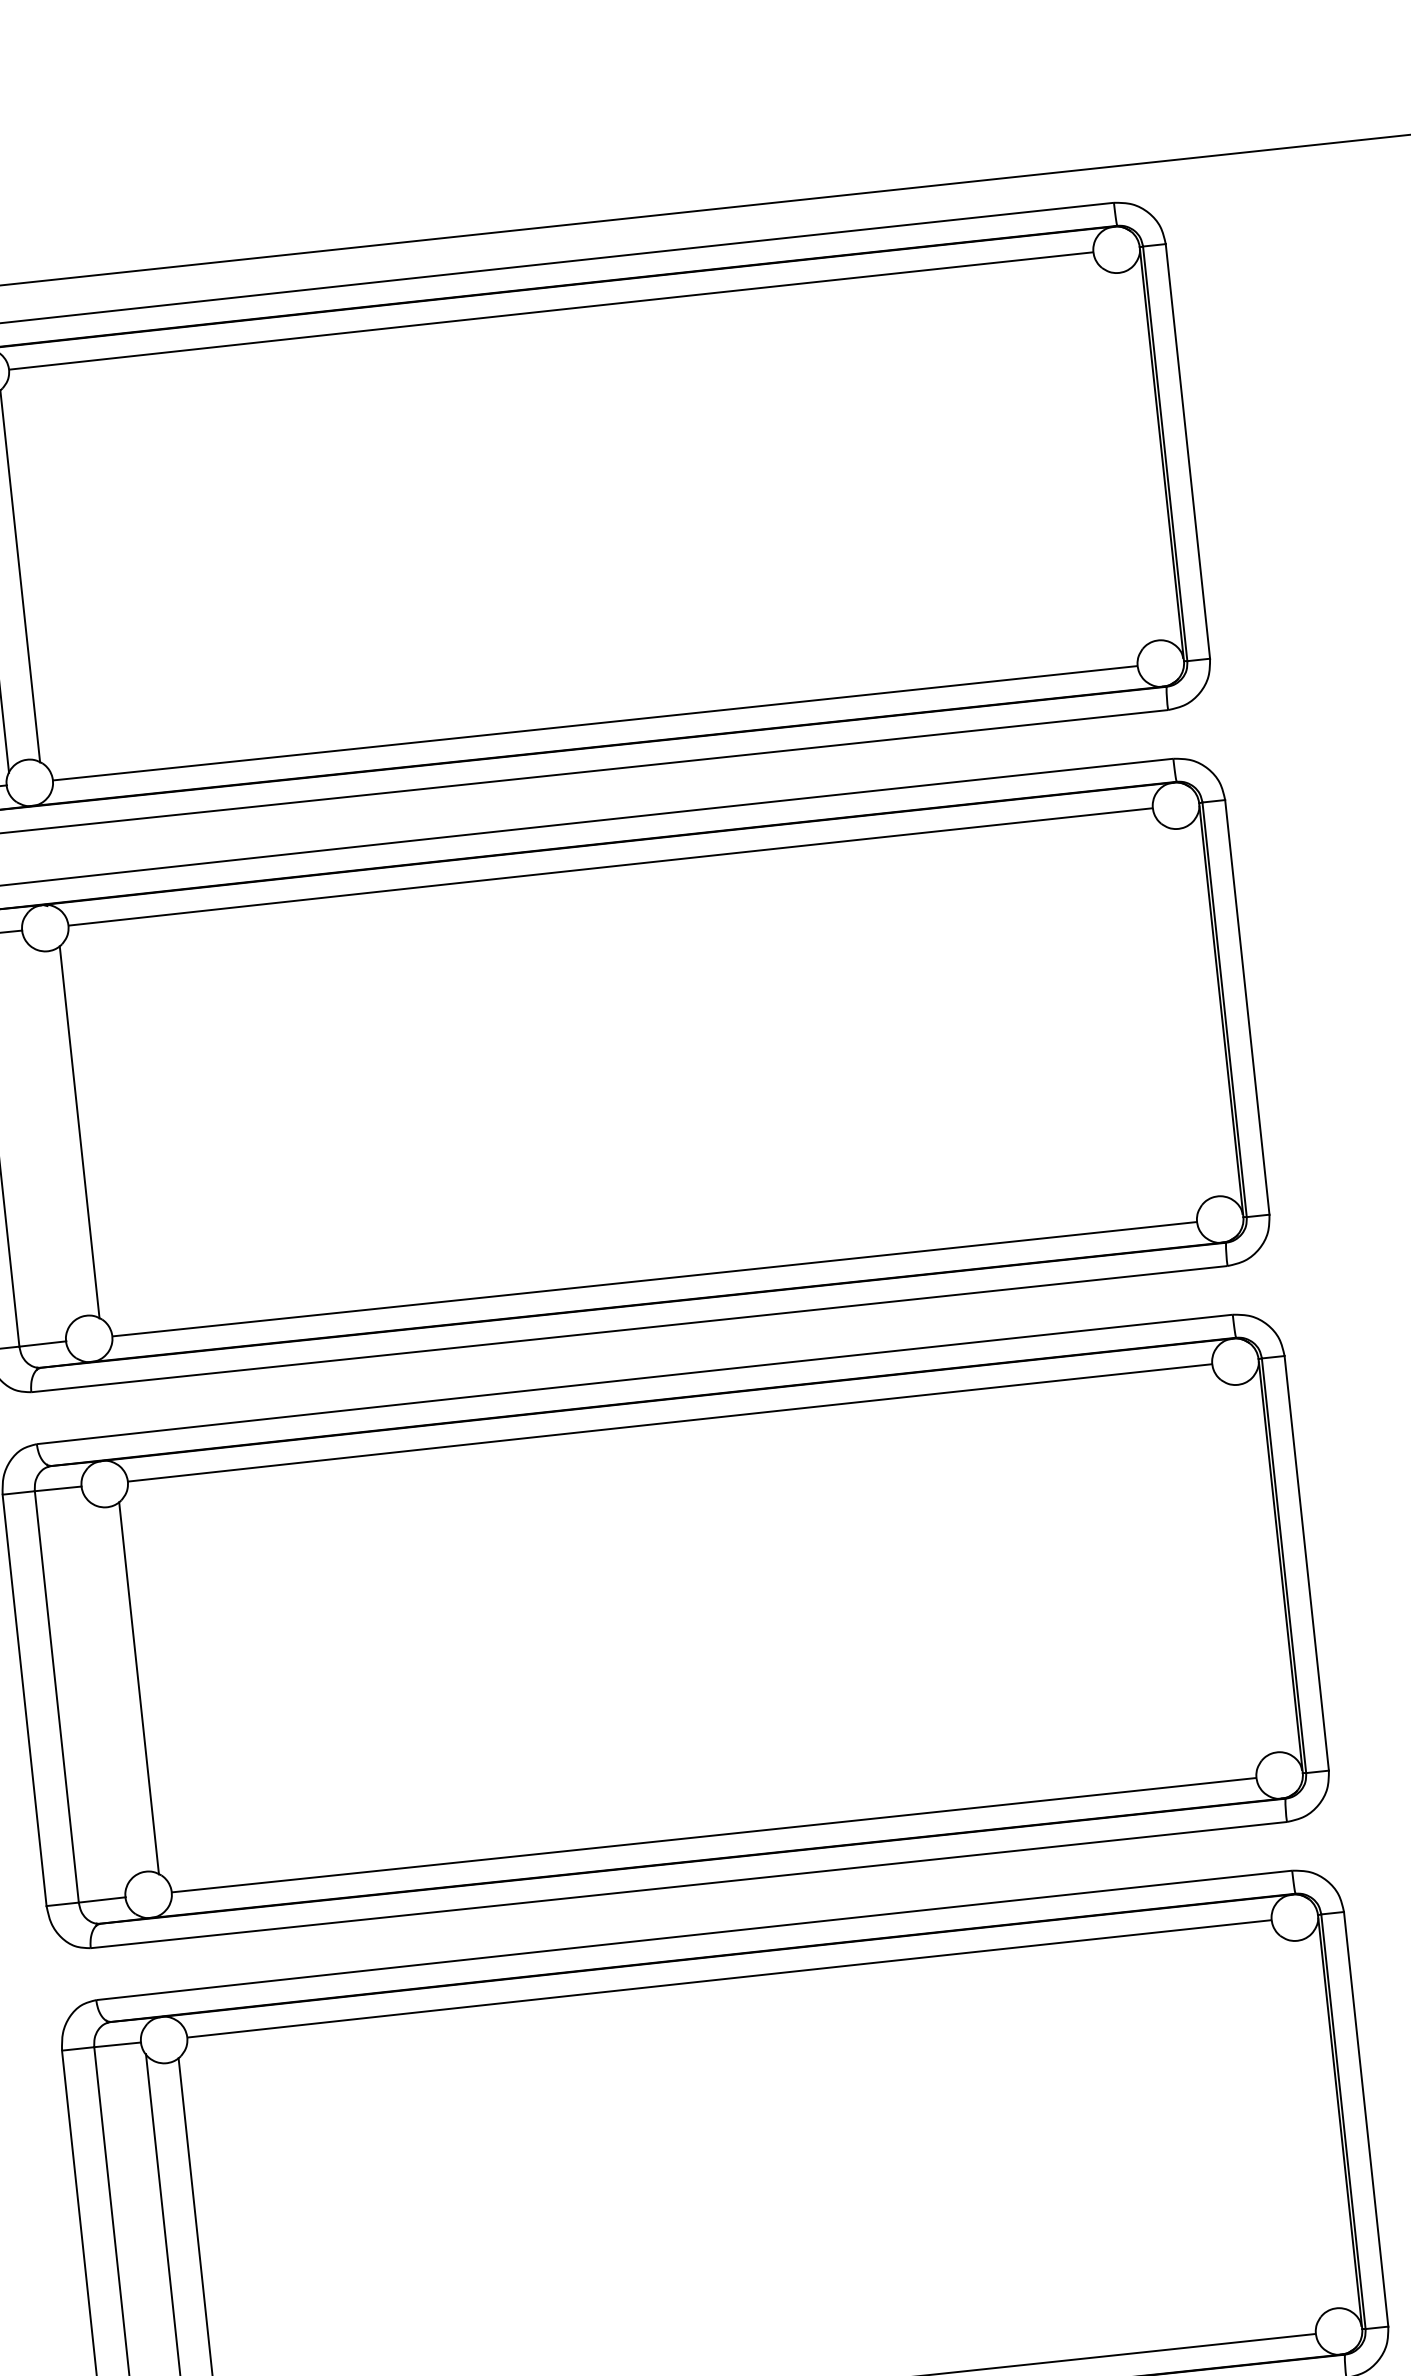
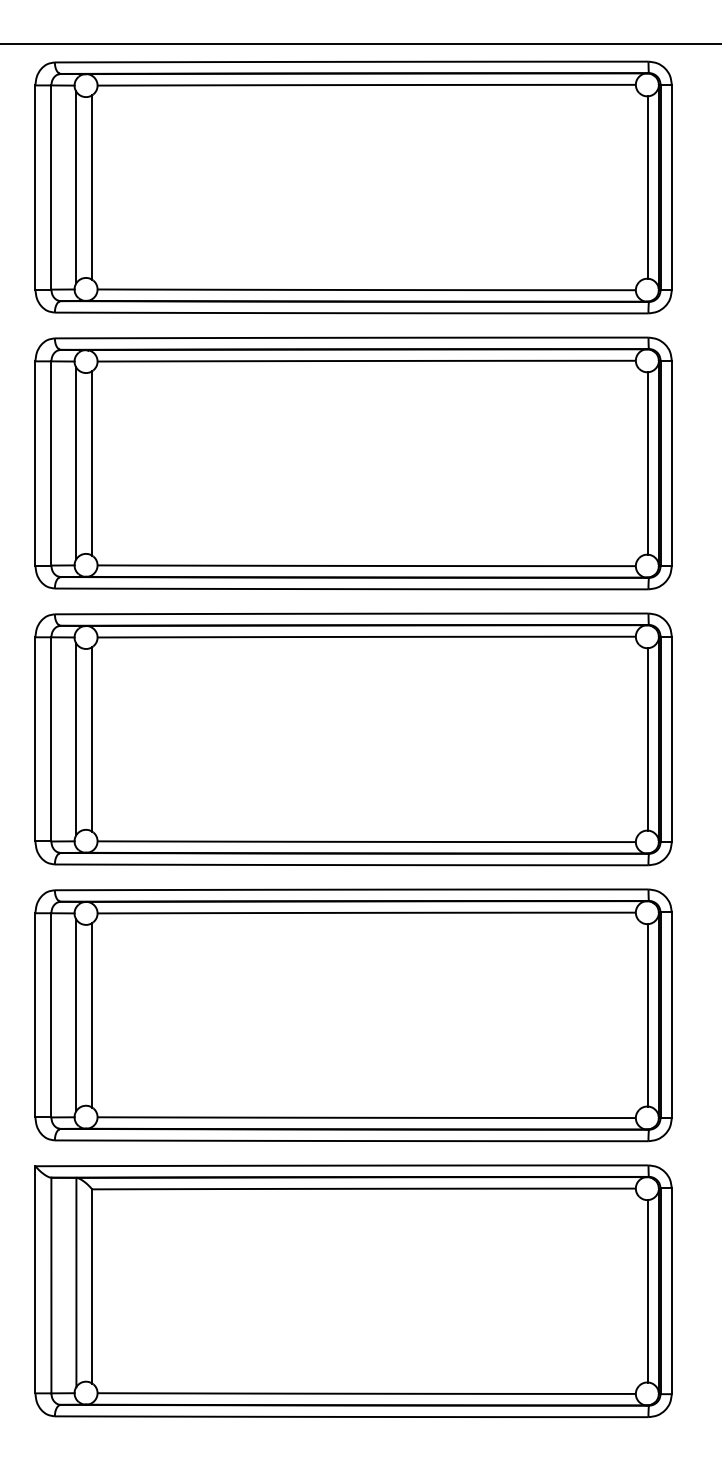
line: (1138, 456) -> (647, 187), added
line: (1198, 1012) -> (647, 463), added
line: (47, 1135) -> (76, 463), added
line: (1257, 1568) -> (647, 739), added
line: (107, 1691) -> (76, 739), added
line: (1317, 2122) -> (647, 1014), added

